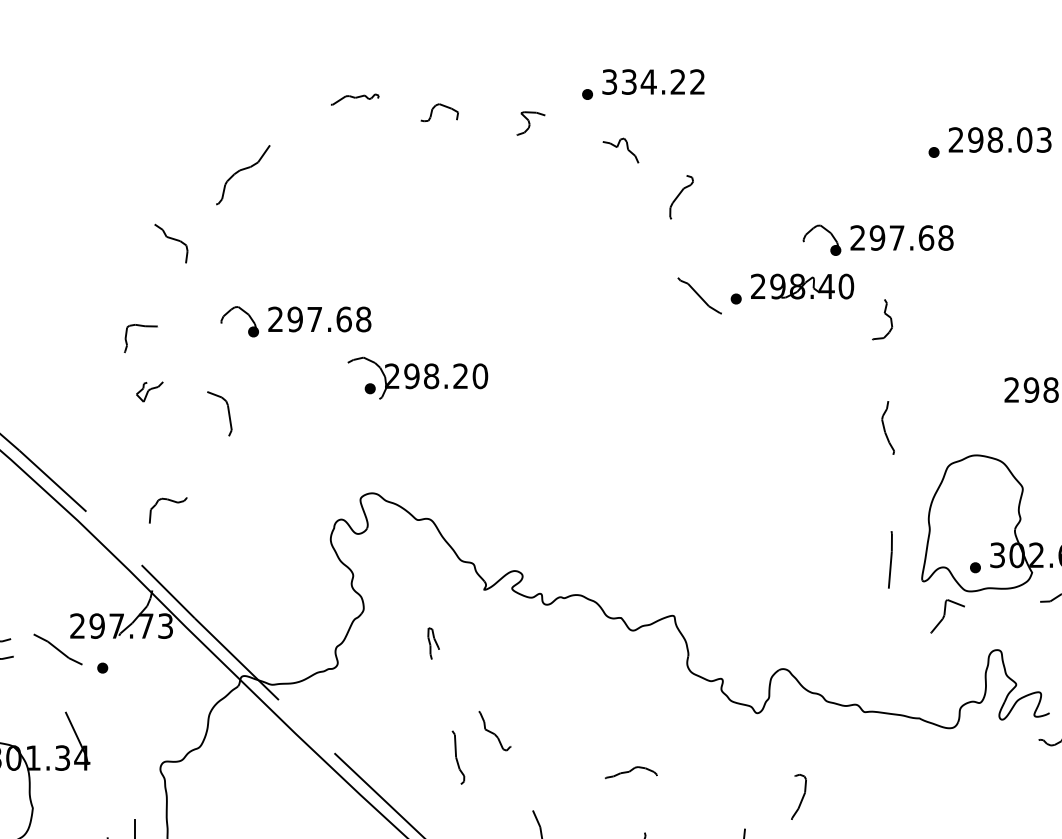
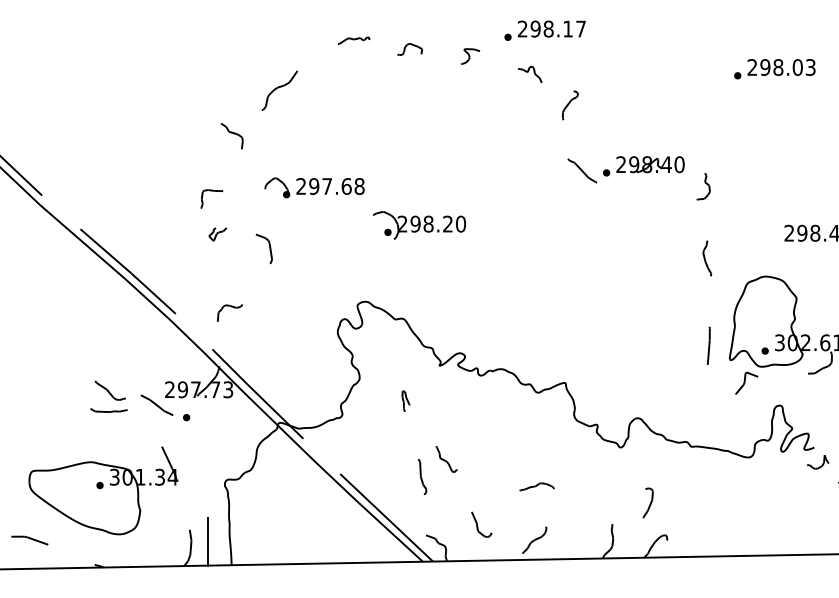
text: (653, 81) -> (551, 28), 334.22 -> 298.17
part: (877, 239) -> (700, 133), removed
part: (417, 378) -> (419, 225), moved

